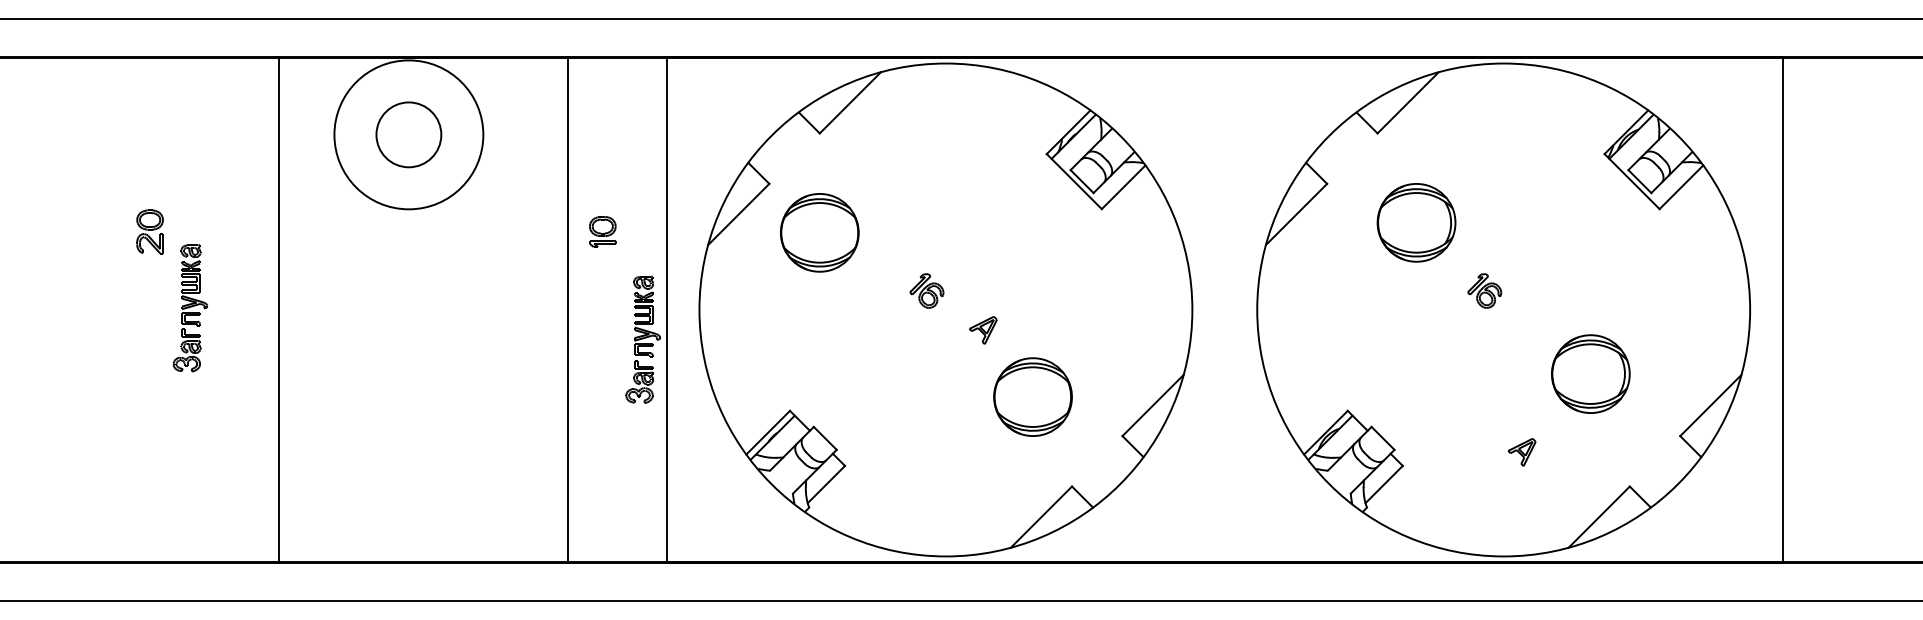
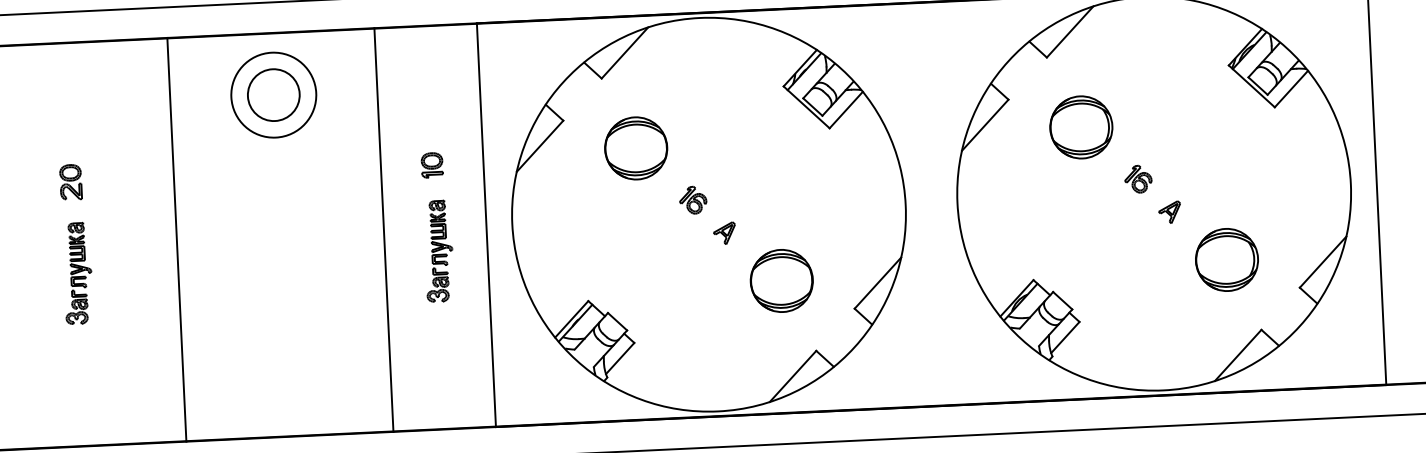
circle: (408, 134) -> (273, 94), size x0.71
part: (819, 232) -> (635, 148), moved
part: (189, 308) -> (77, 273), moved
line: (567, 309) -> (383, 229), moved
part: (983, 330) -> (724, 233), moved
part: (642, 339) -> (438, 251), moved
part: (1590, 373) -> (1226, 259), moved
part: (1521, 452) -> (1169, 212), moved

